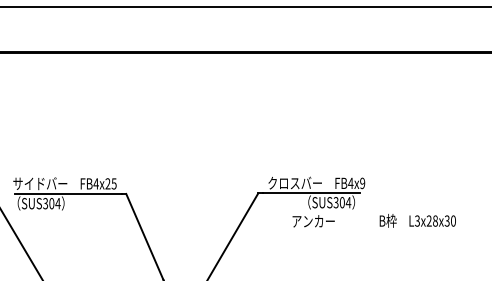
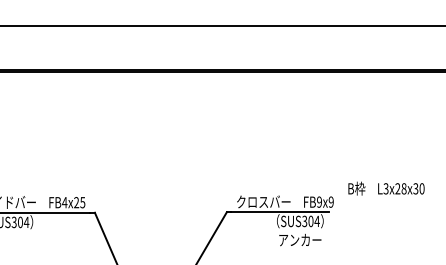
text: (350, 183) -> (319, 202), FB4x9 -> FB9x9
text: (417, 220) -> (386, 188), moved
text: (313, 221) -> (300, 240), moved

